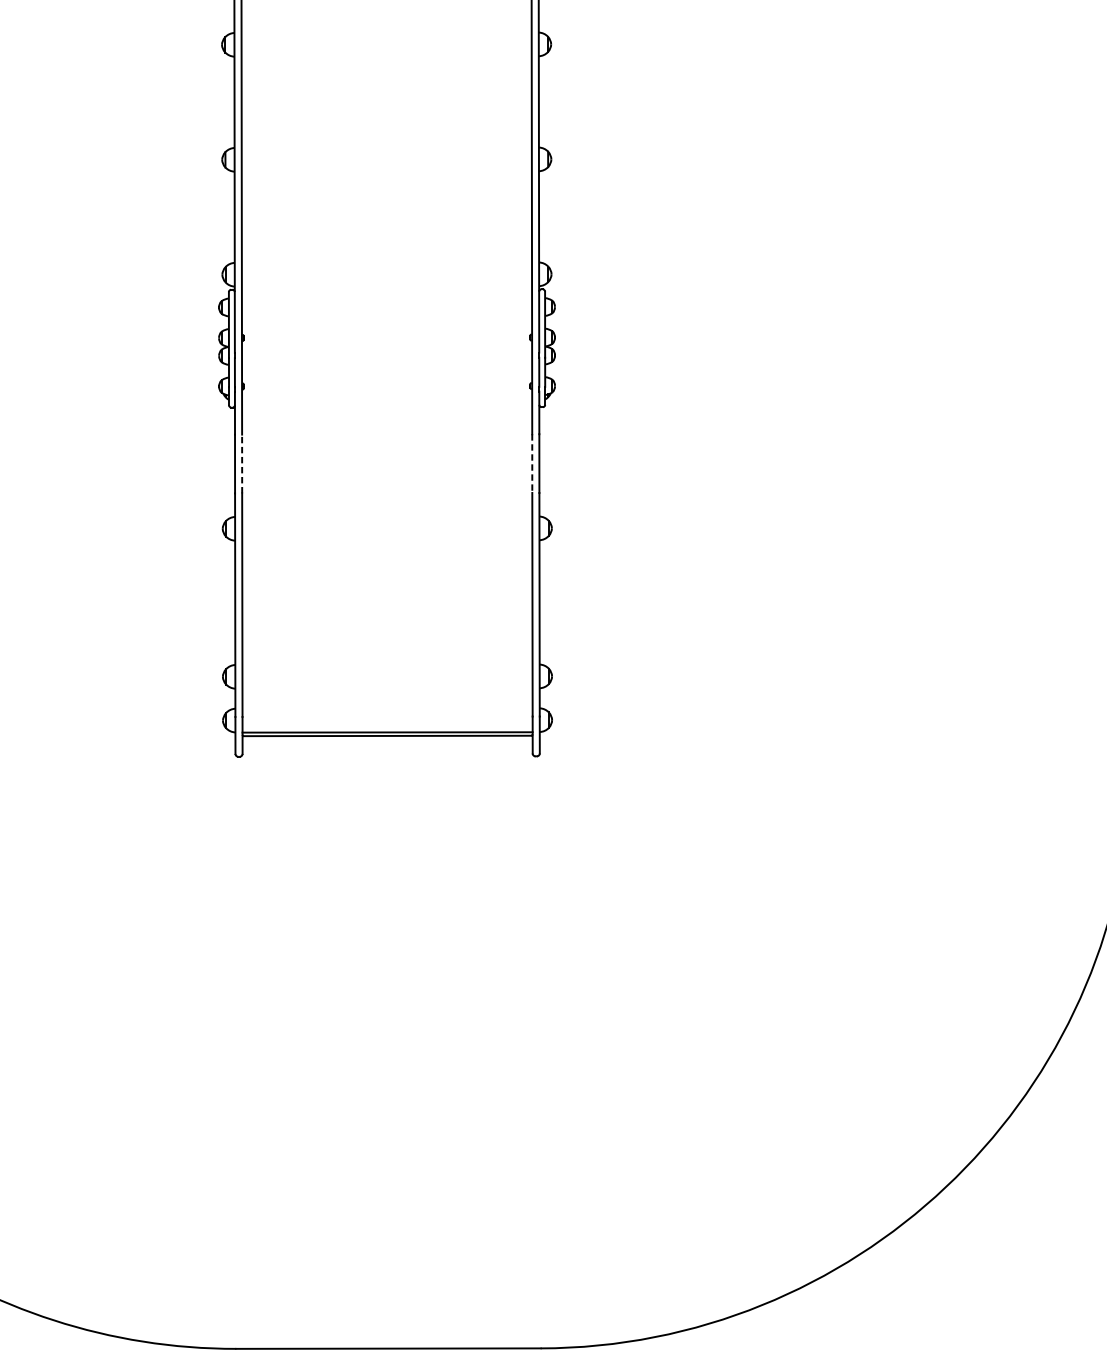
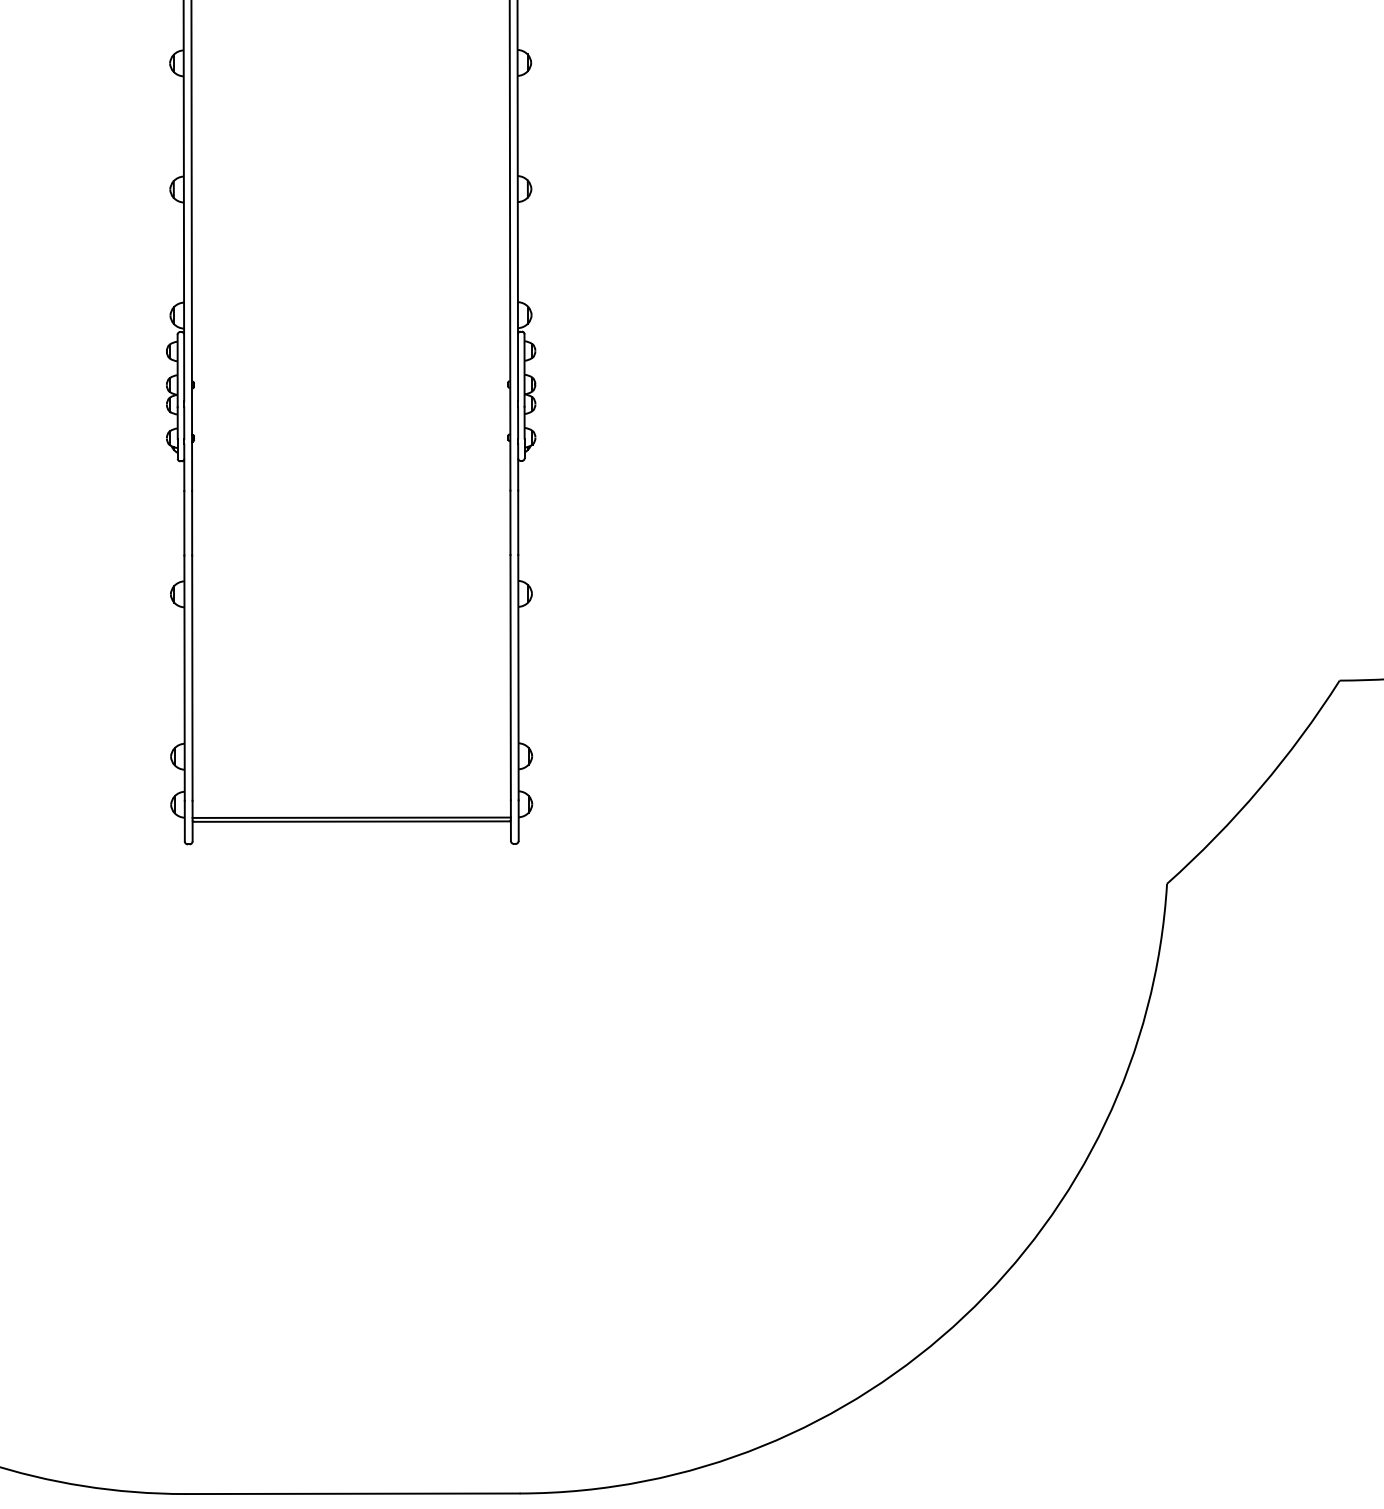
line: (242, 463) -> (192, 522), dashed -> solid
line: (532, 464) -> (510, 523), dashed -> solid

